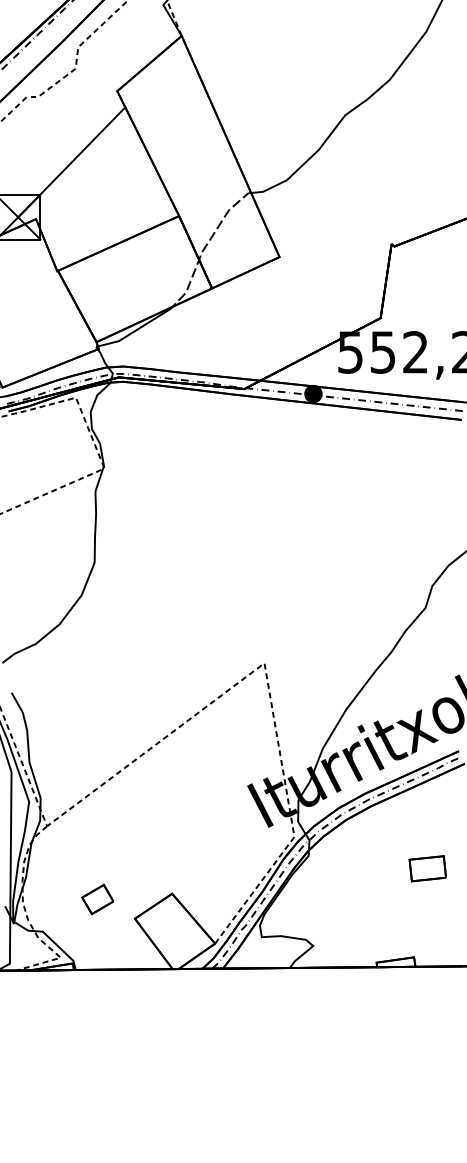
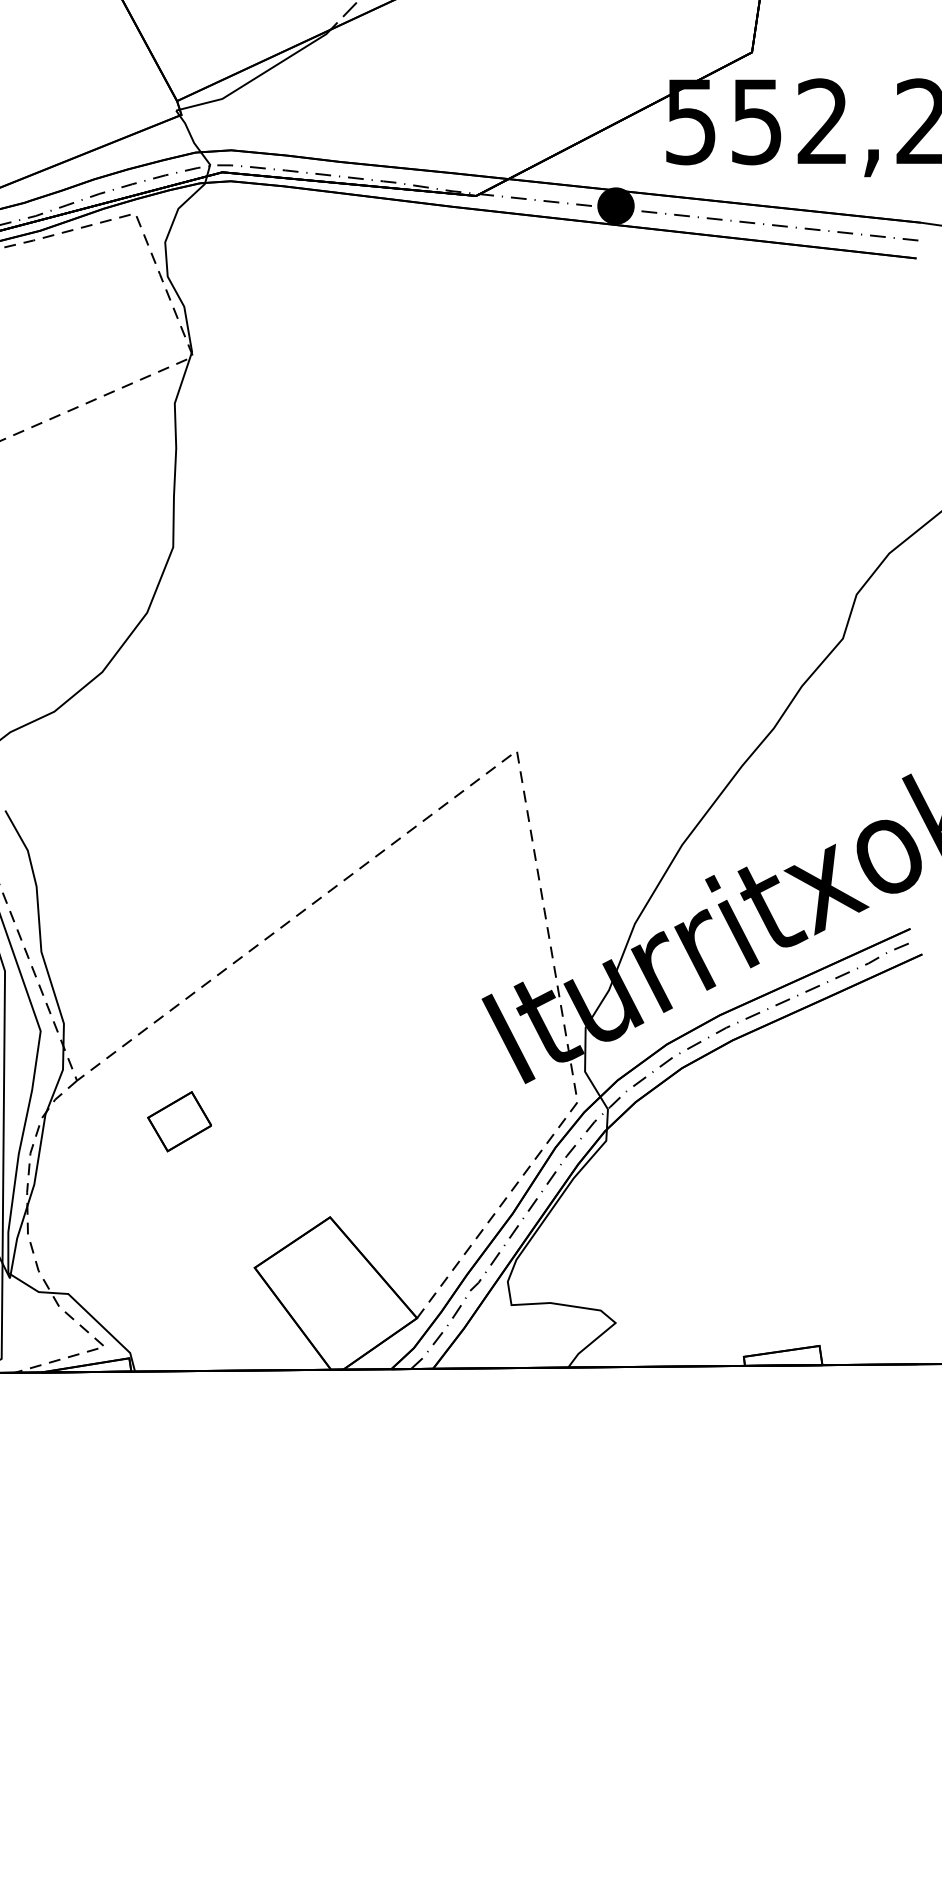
part: (427, 868) -> (846, 1166), removed
part: (97, 899) -> (178, 1121), moved

